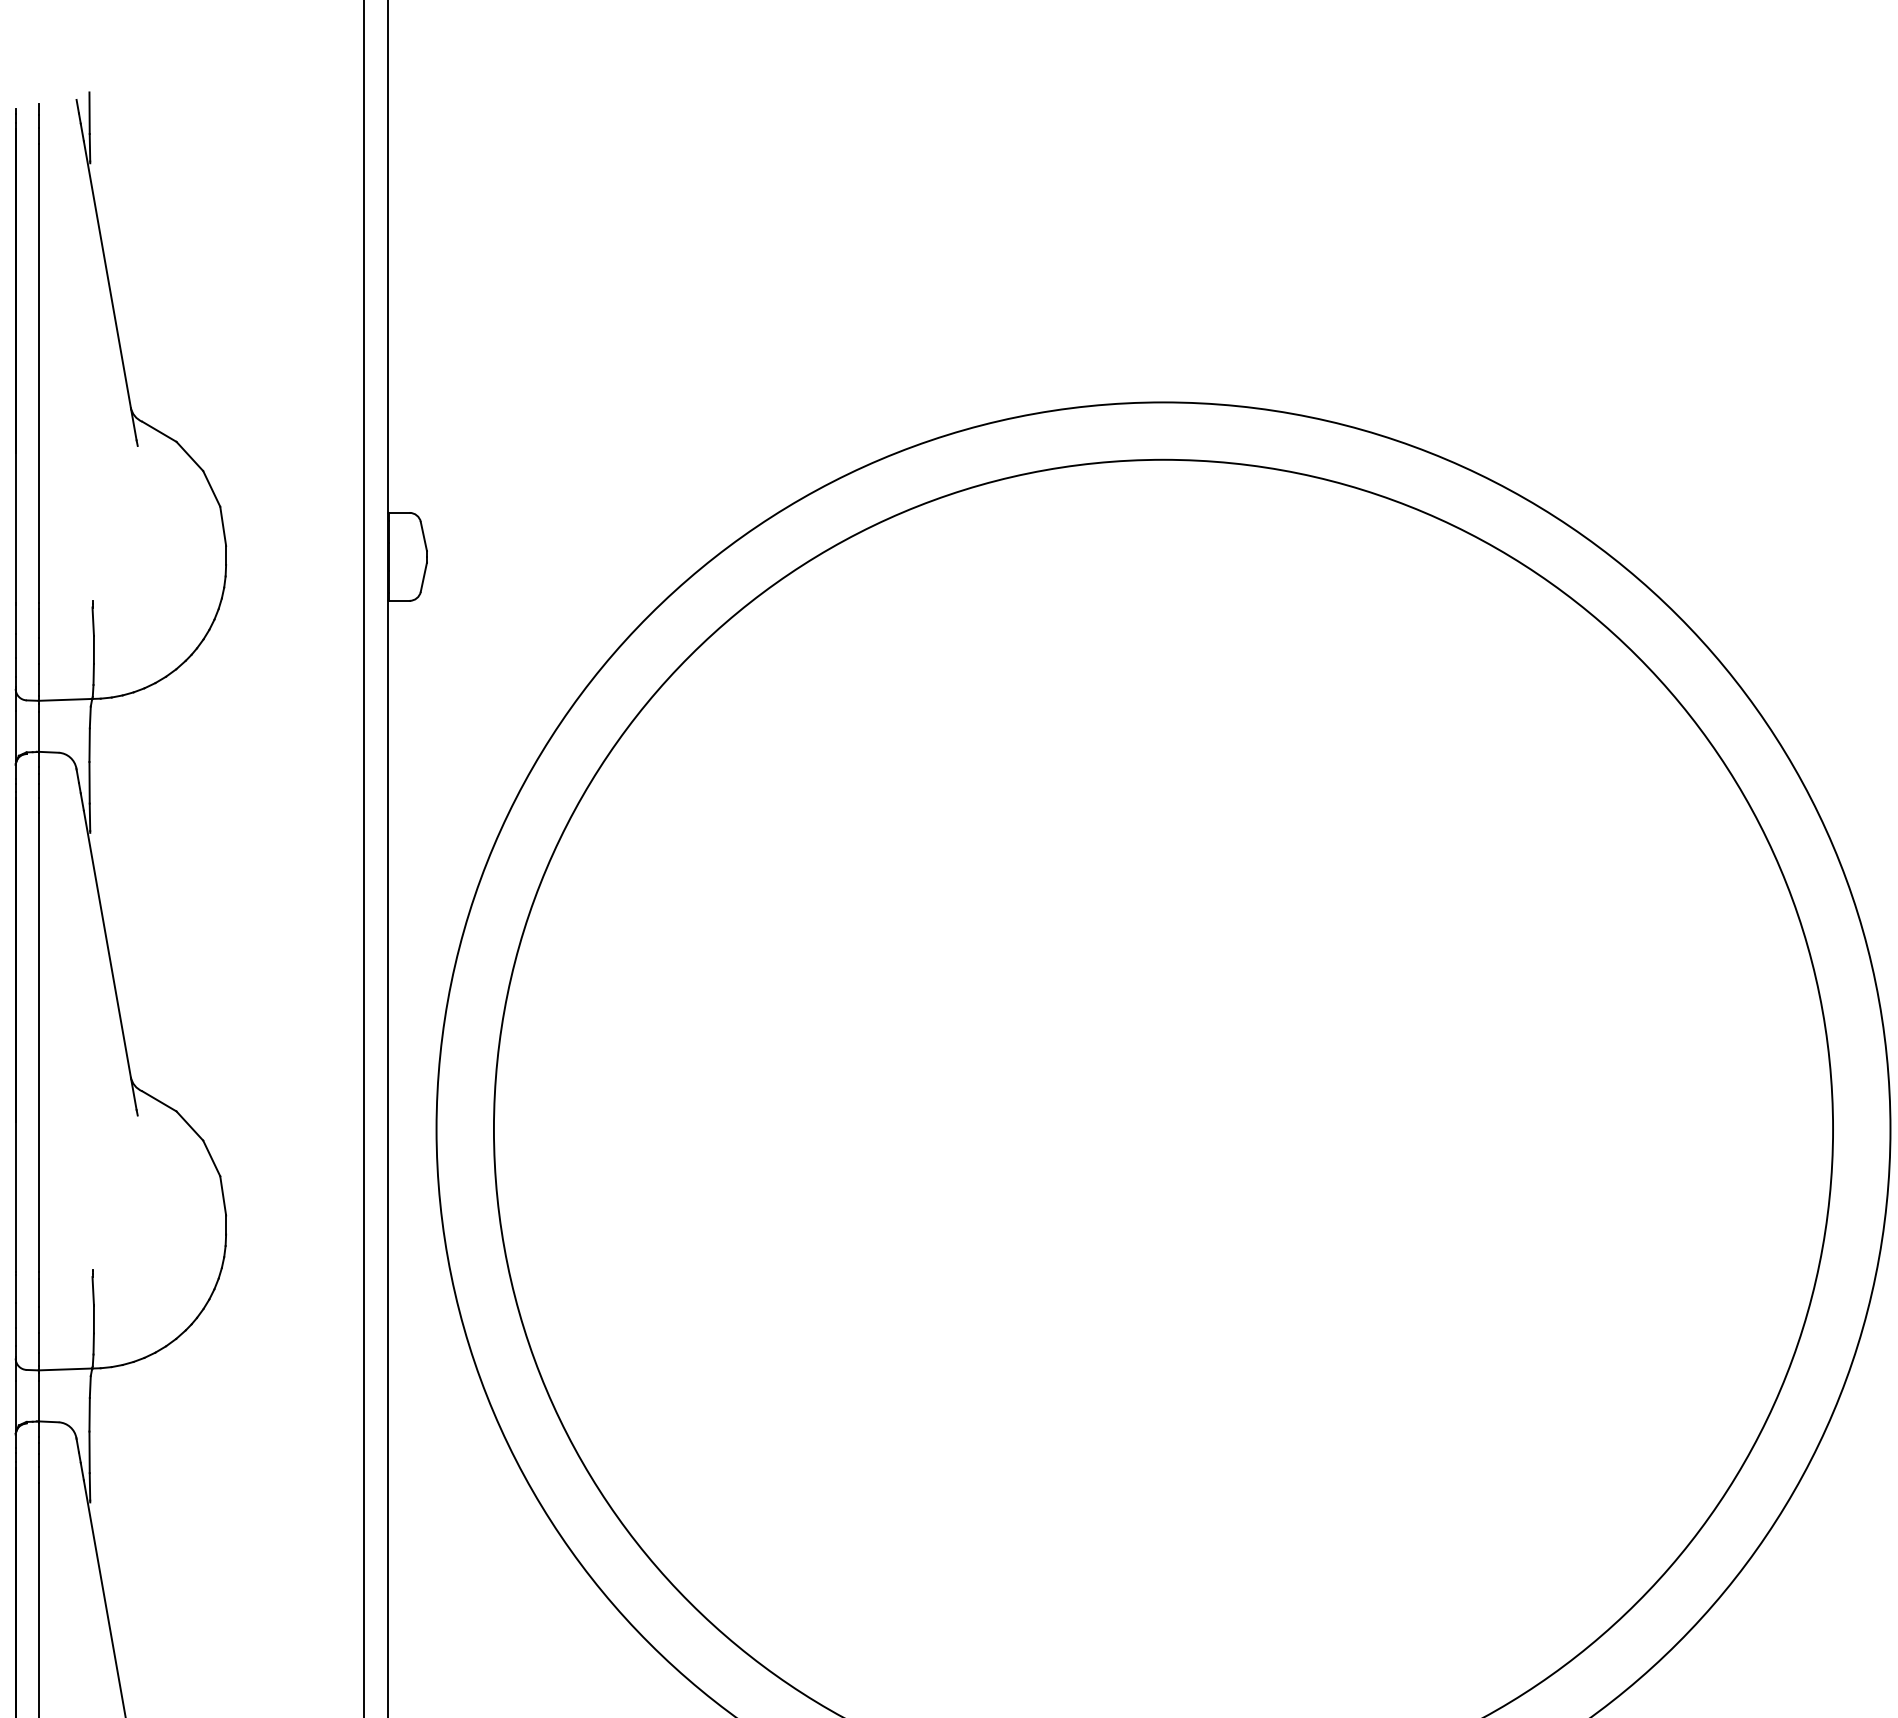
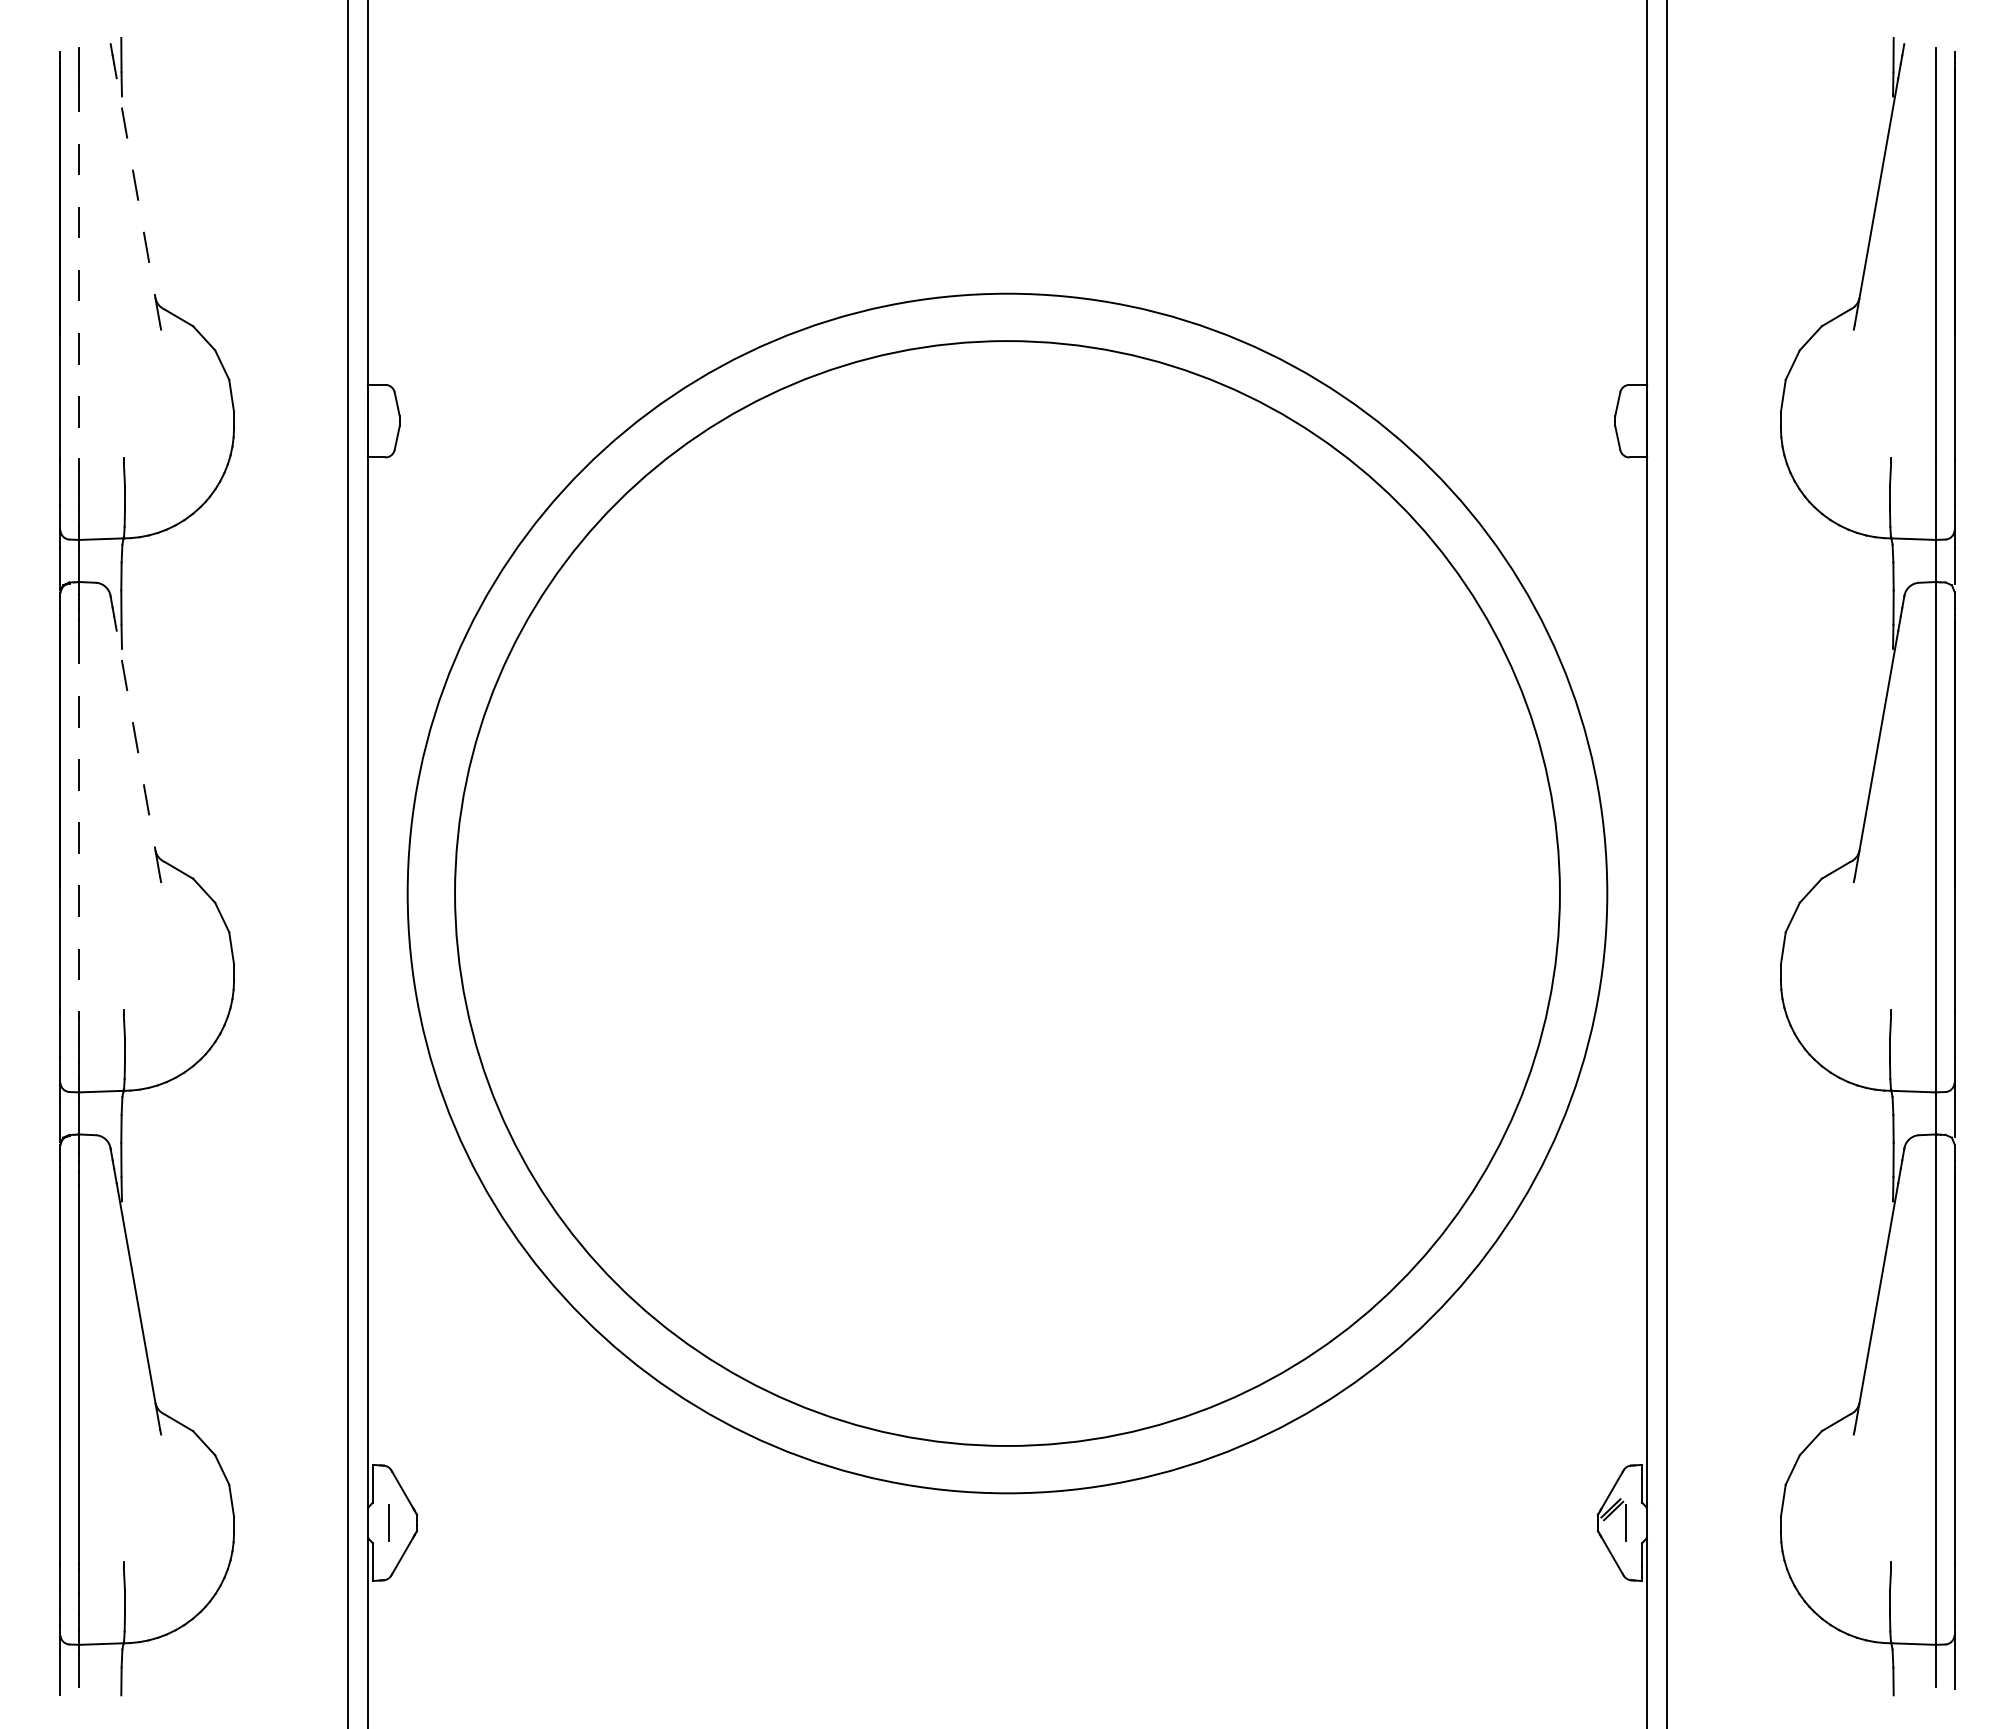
line: (110, 290) -> (138, 201), solid -> dashed
line: (38, 374) -> (79, 270), solid -> dashed
line: (110, 959) -> (138, 753), solid -> dashed
line: (38, 1043) -> (79, 822), solid -> dashed

